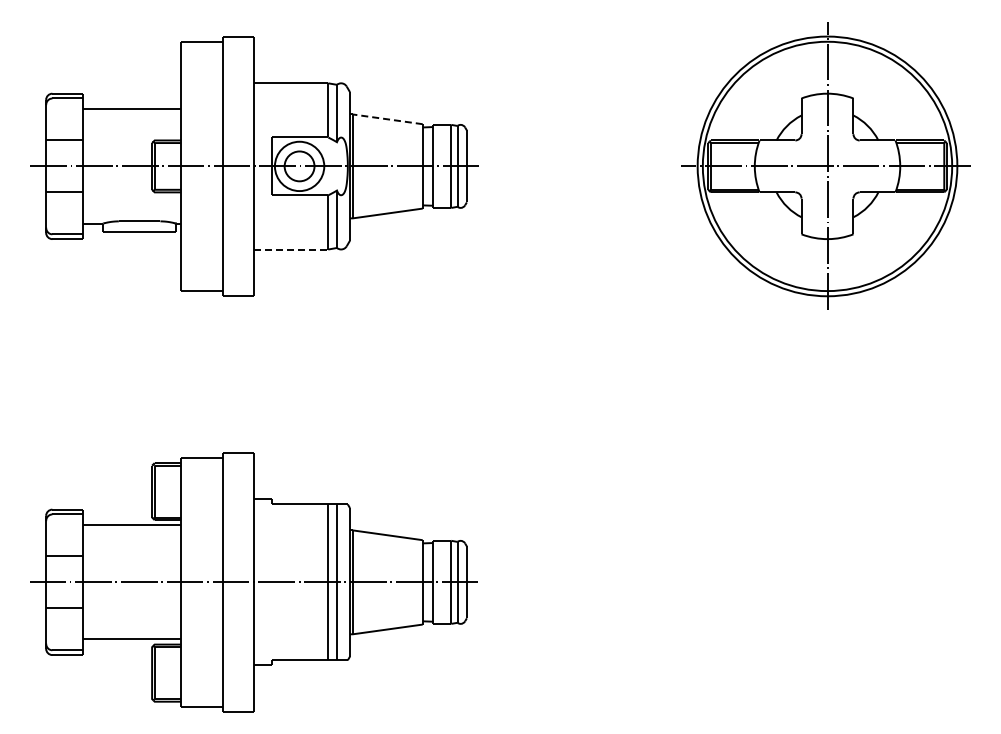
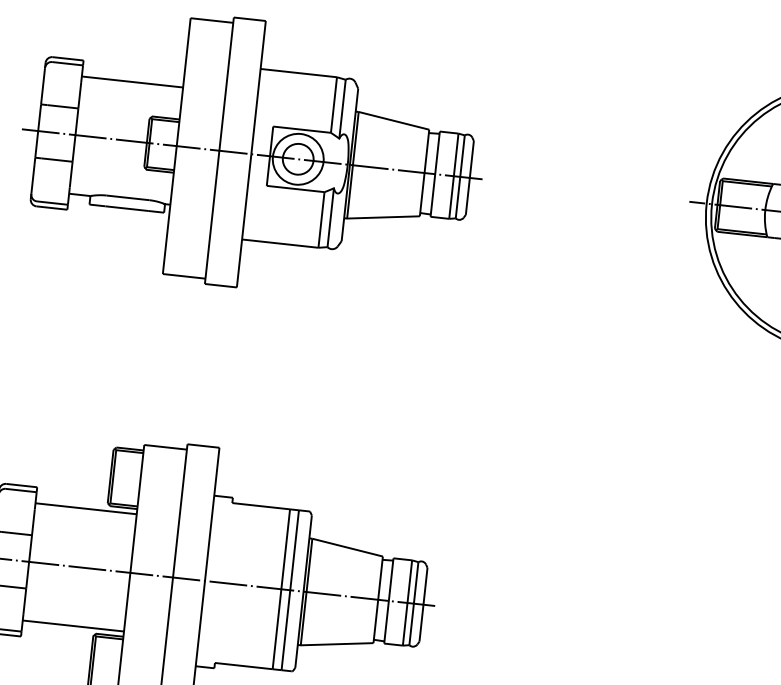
line: (387, 119) -> (393, 120), dashed -> solid
line: (291, 249) -> (280, 243), dashed -> solid

